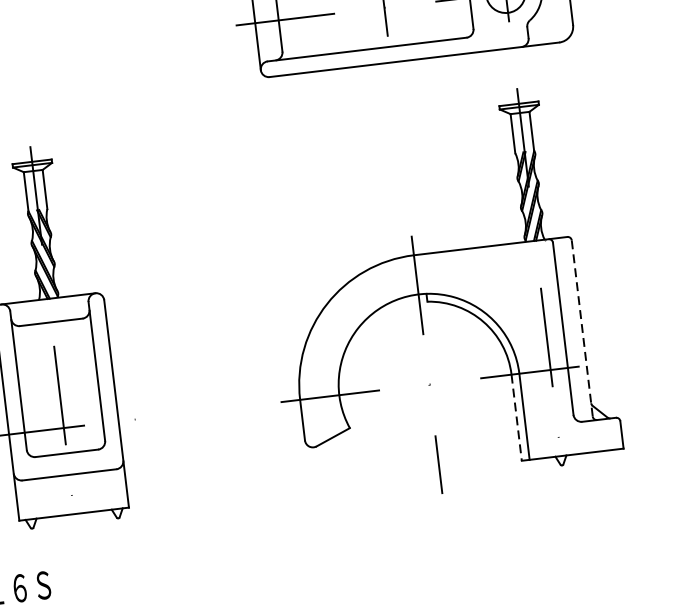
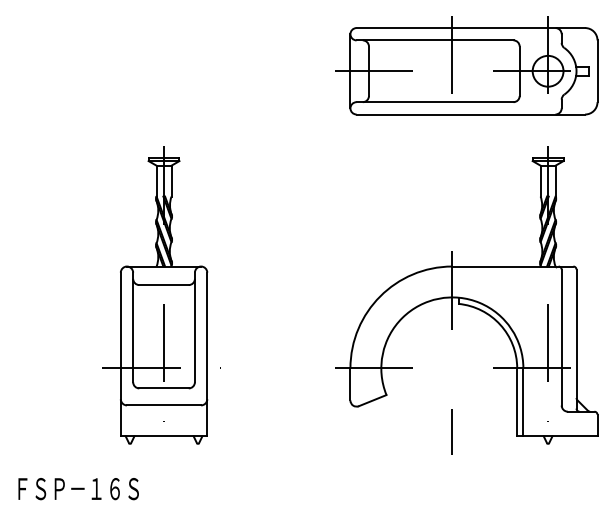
line: (582, 327) -> (576, 338), dashed -> solid
line: (517, 417) -> (517, 402), dashed -> solid

